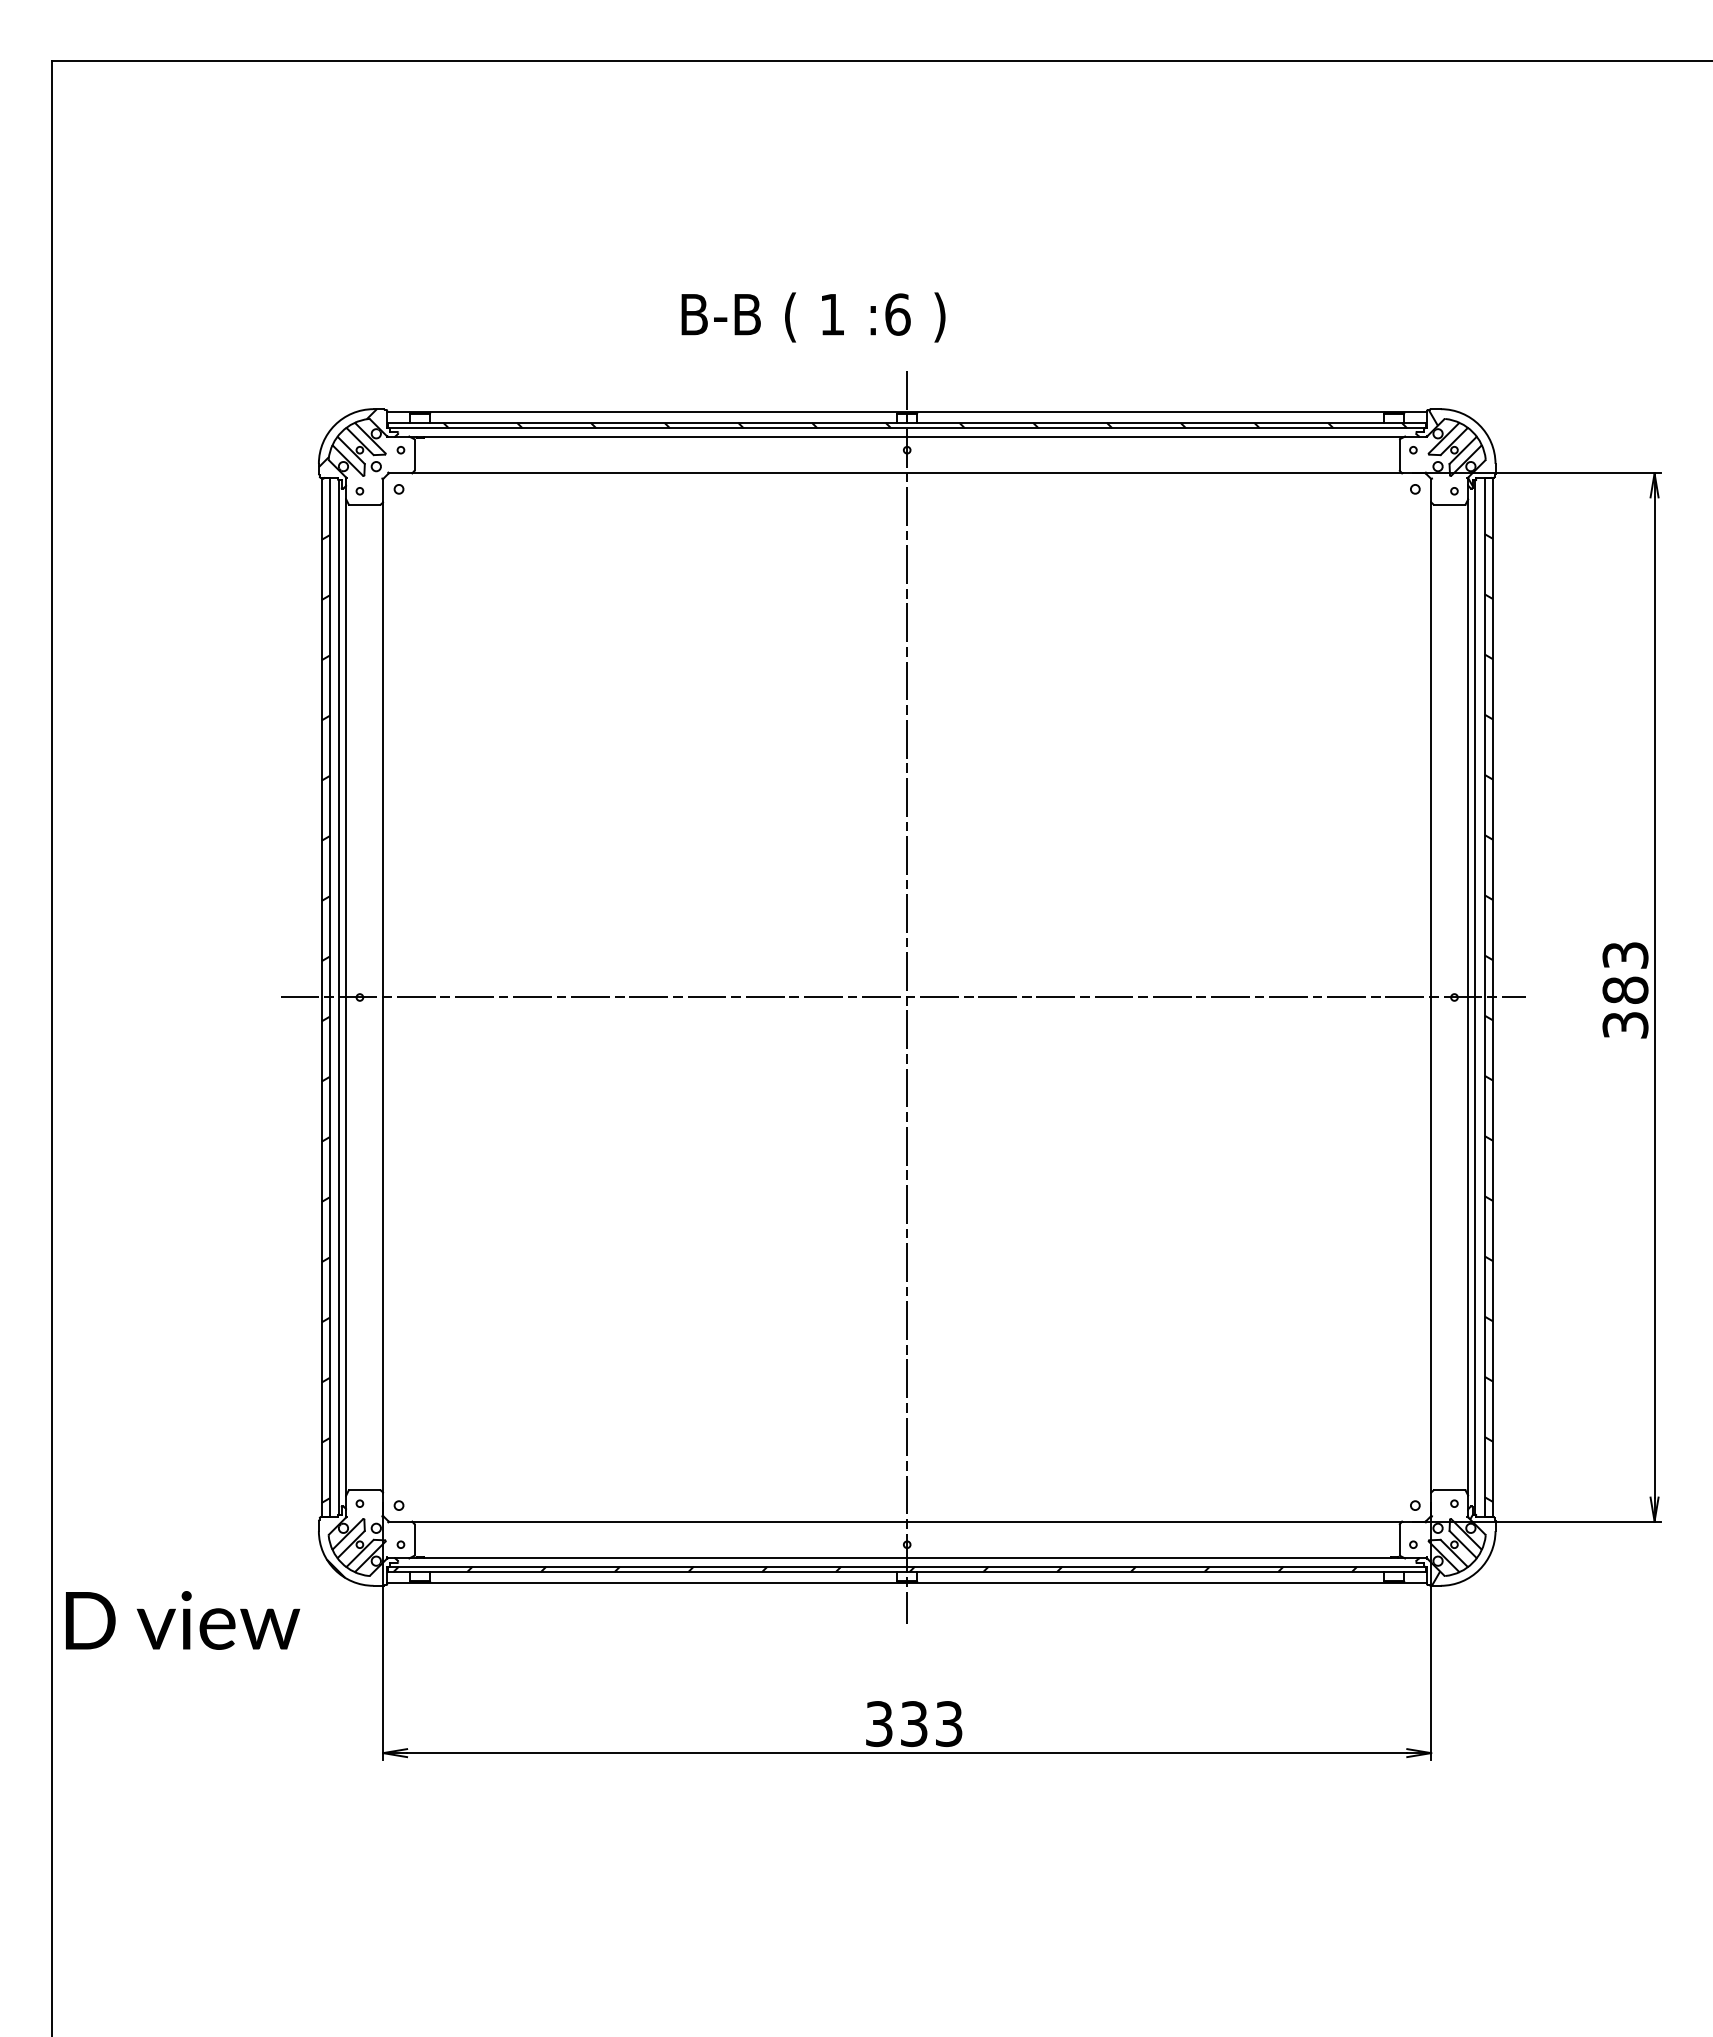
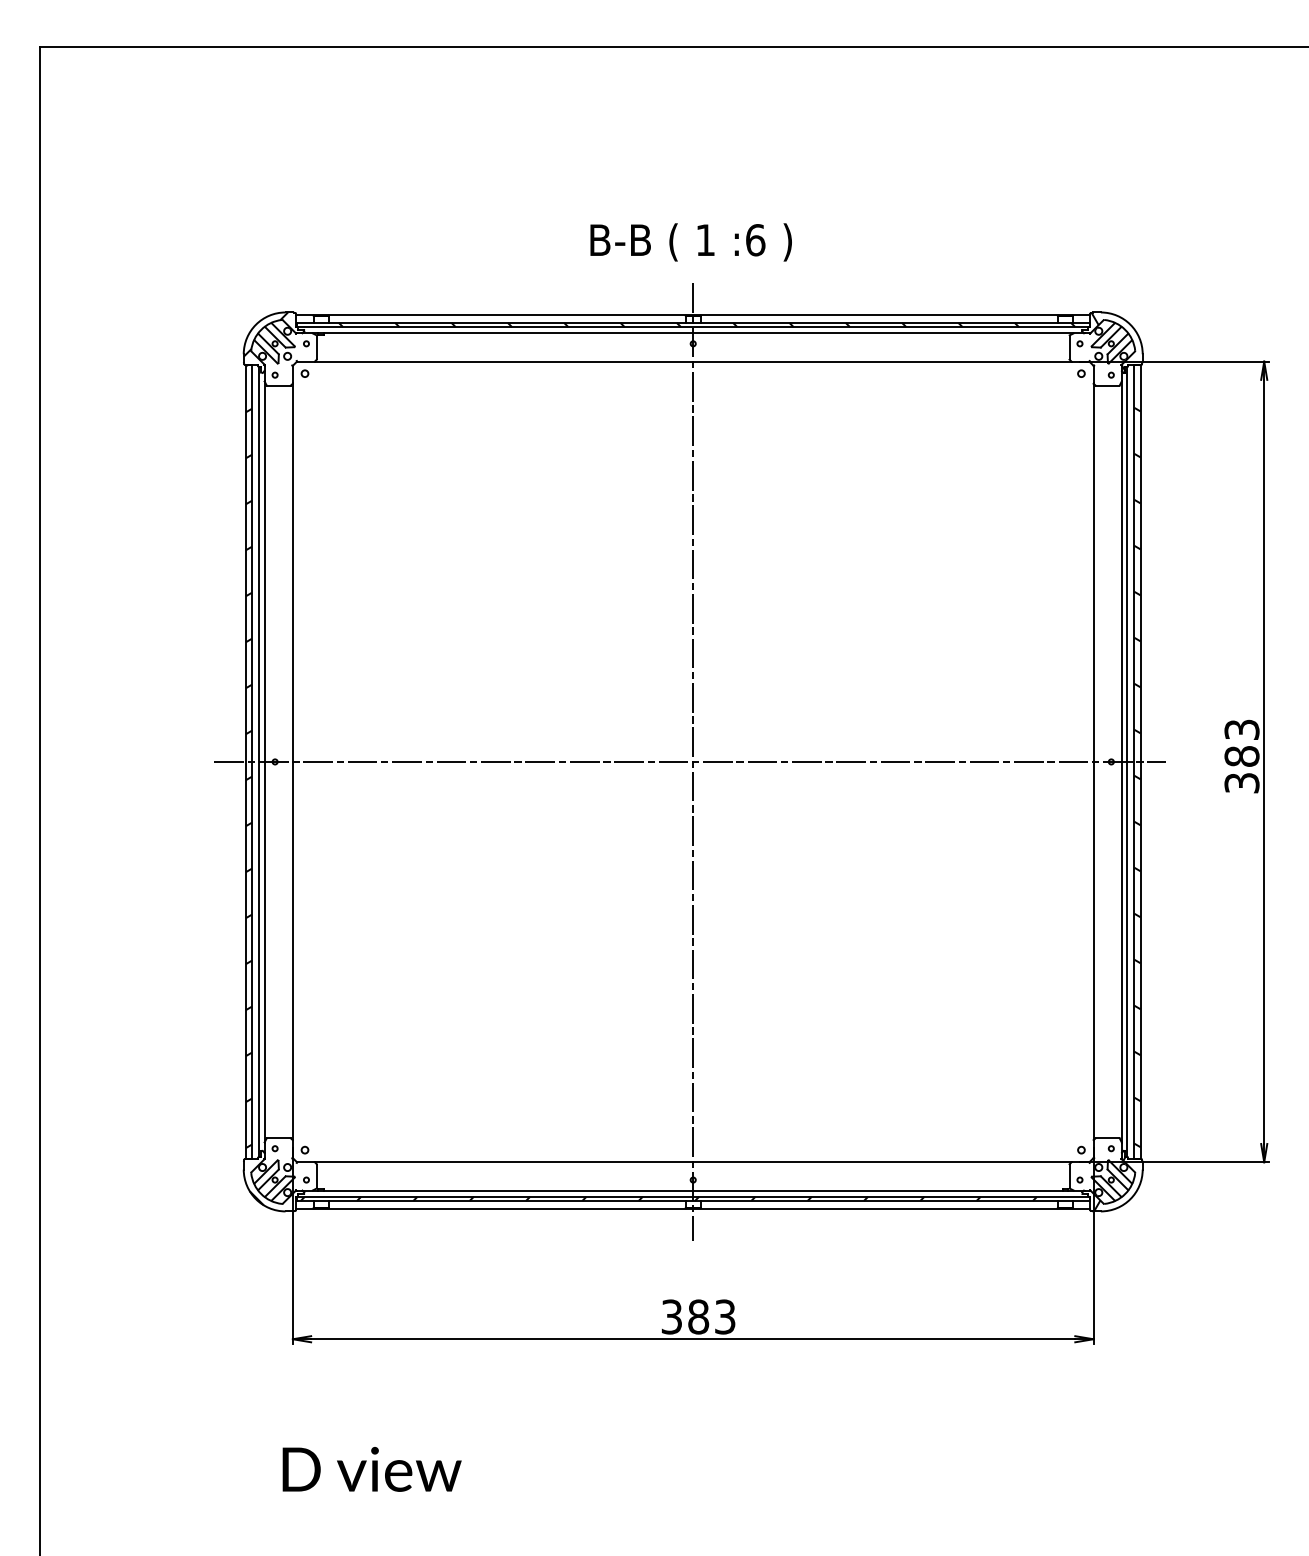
text: (813, 317) -> (691, 242), moved
text: (183, 1620) -> (372, 1469), moved
text: (913, 1724) -> (698, 1317), 333 -> 383

